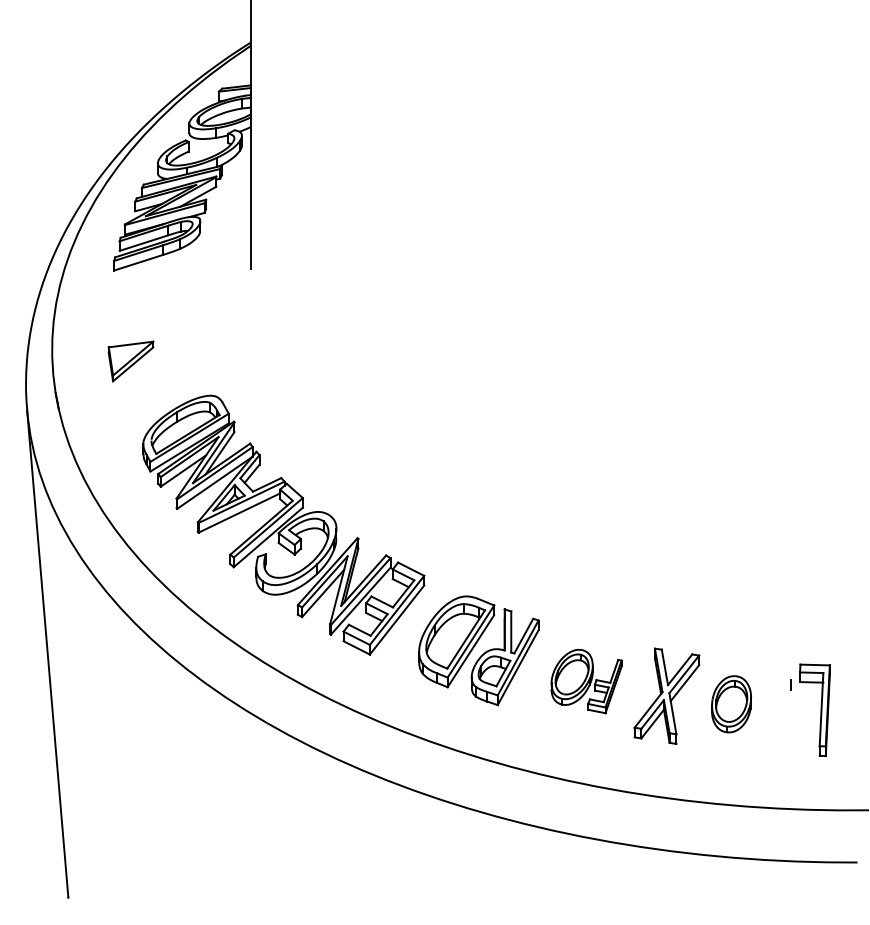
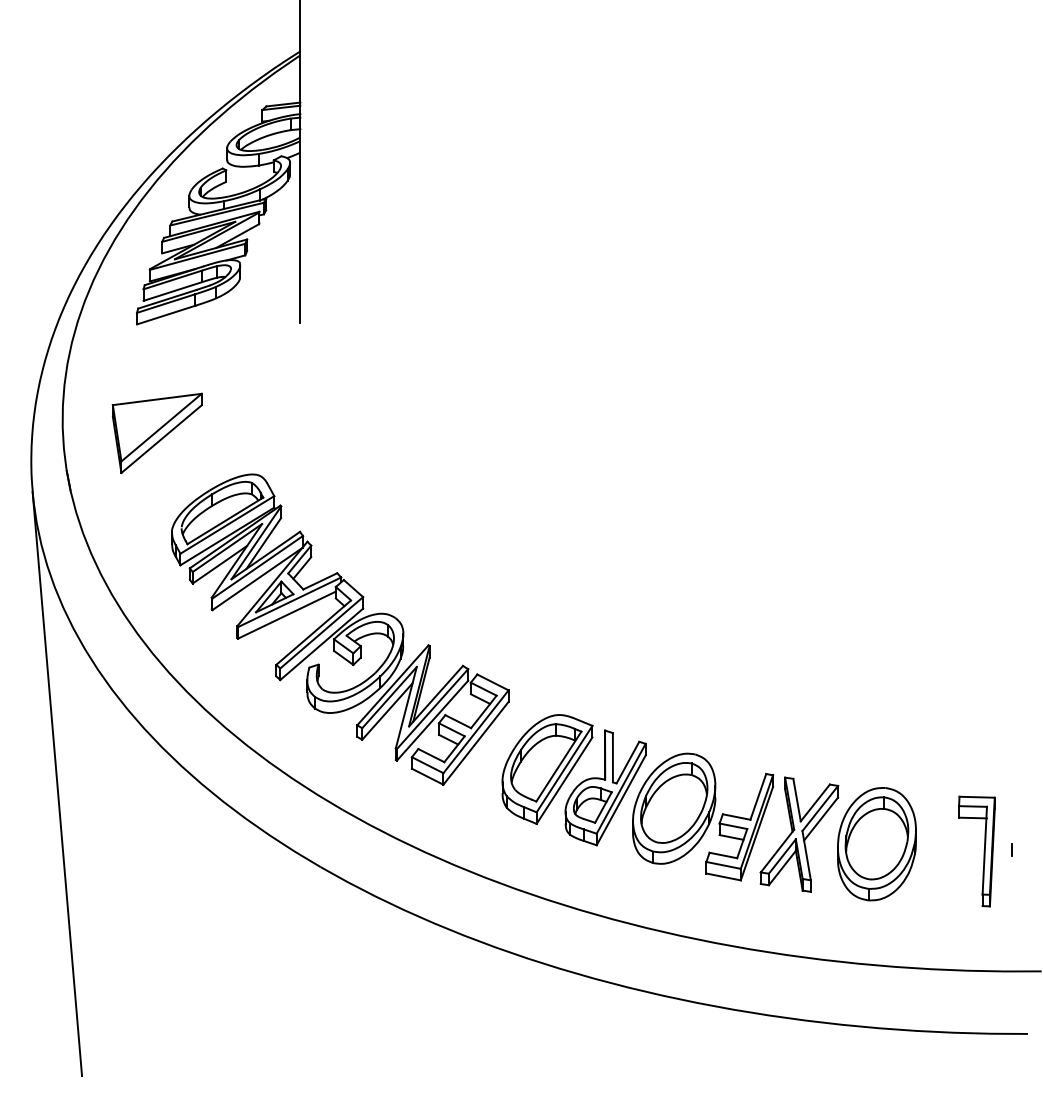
part: (130, 361) -> (156, 433), size x1.67
part: (586, 681) -> (703, 816), size x1.67
line: (790, 684) -> (1011, 849), moved
part: (731, 704) -> (876, 844), size x1.67

